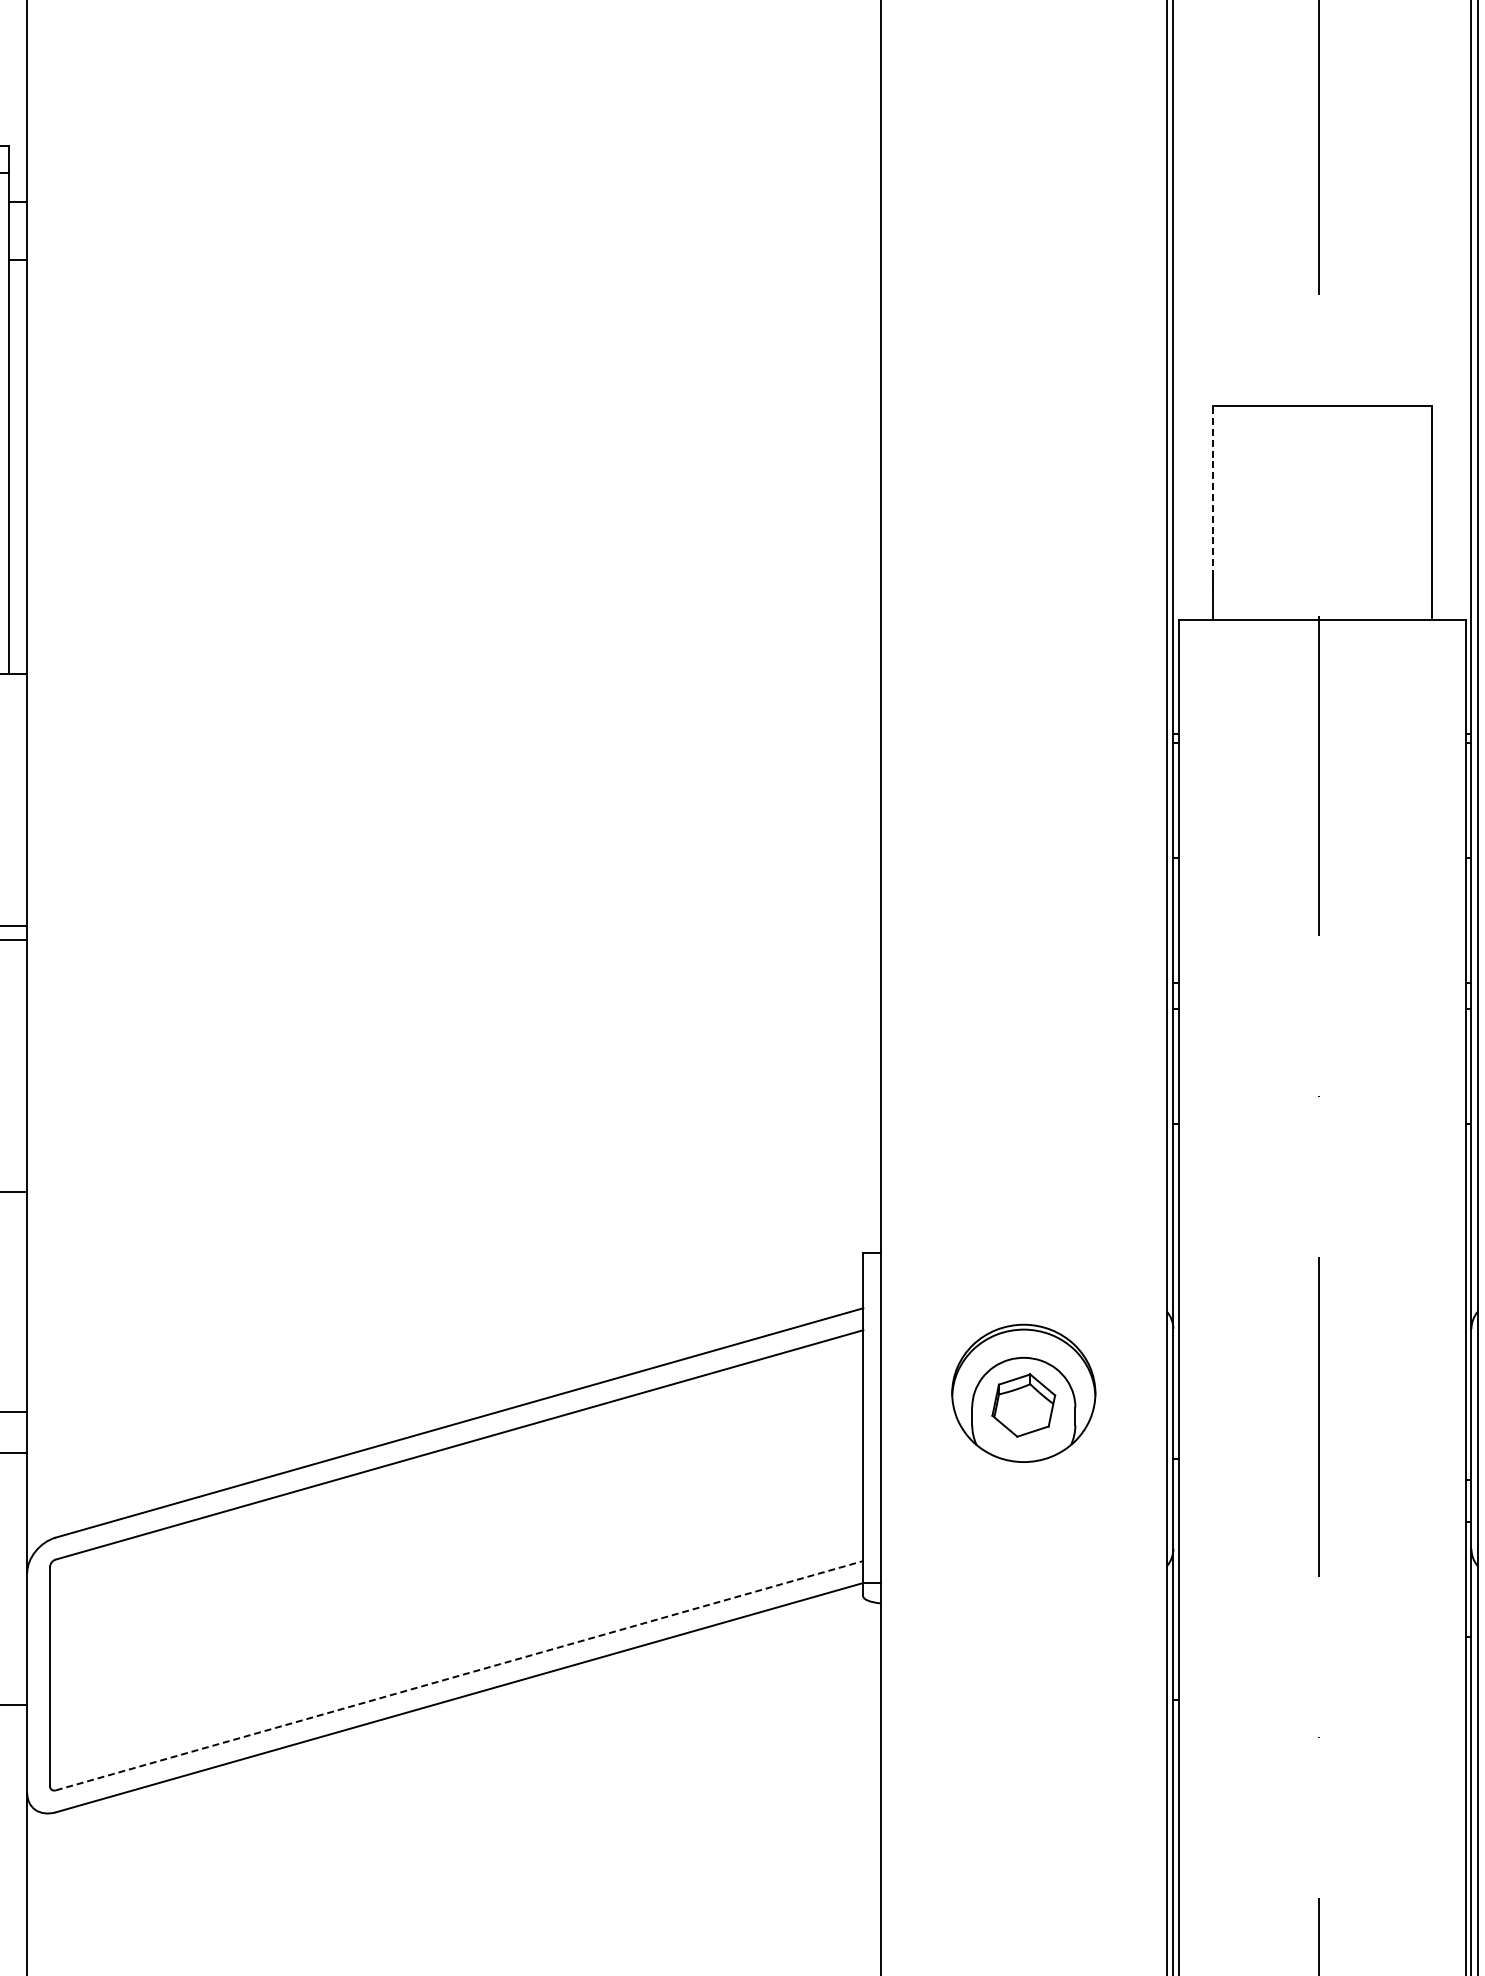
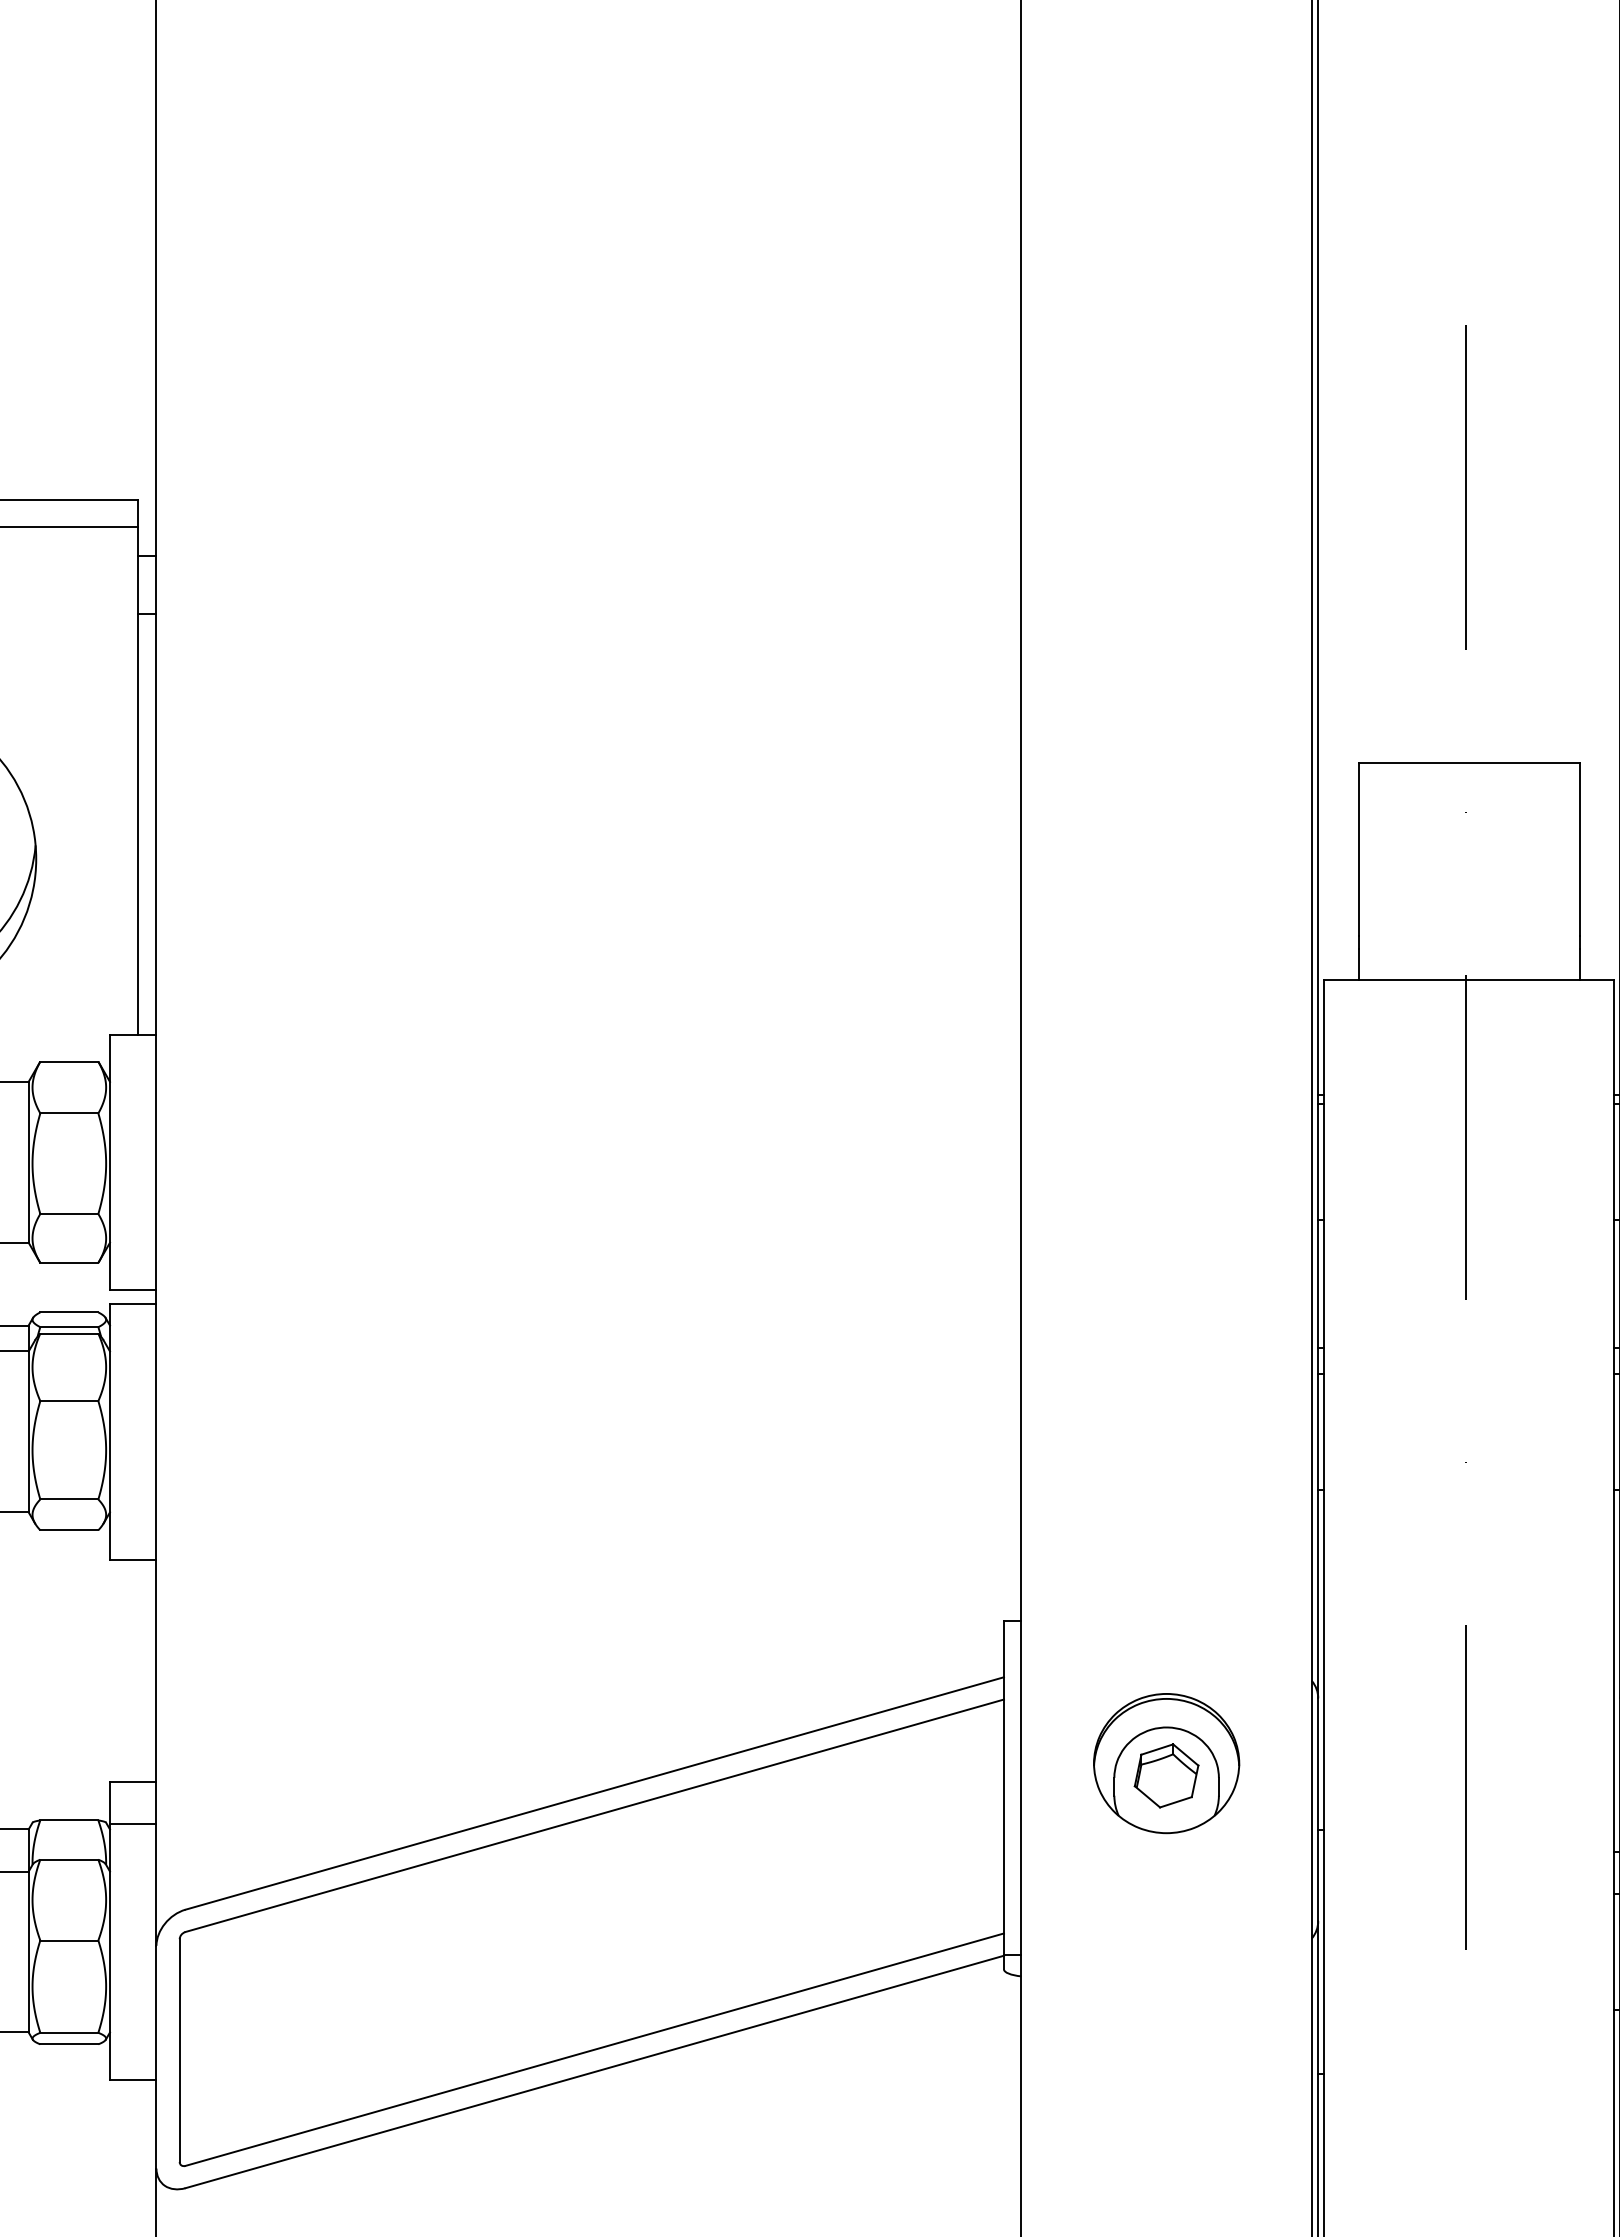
line: (1213, 491) -> (1358, 849), dashed -> solid
line: (460, 1675) -> (595, 2049), dashed -> solid

